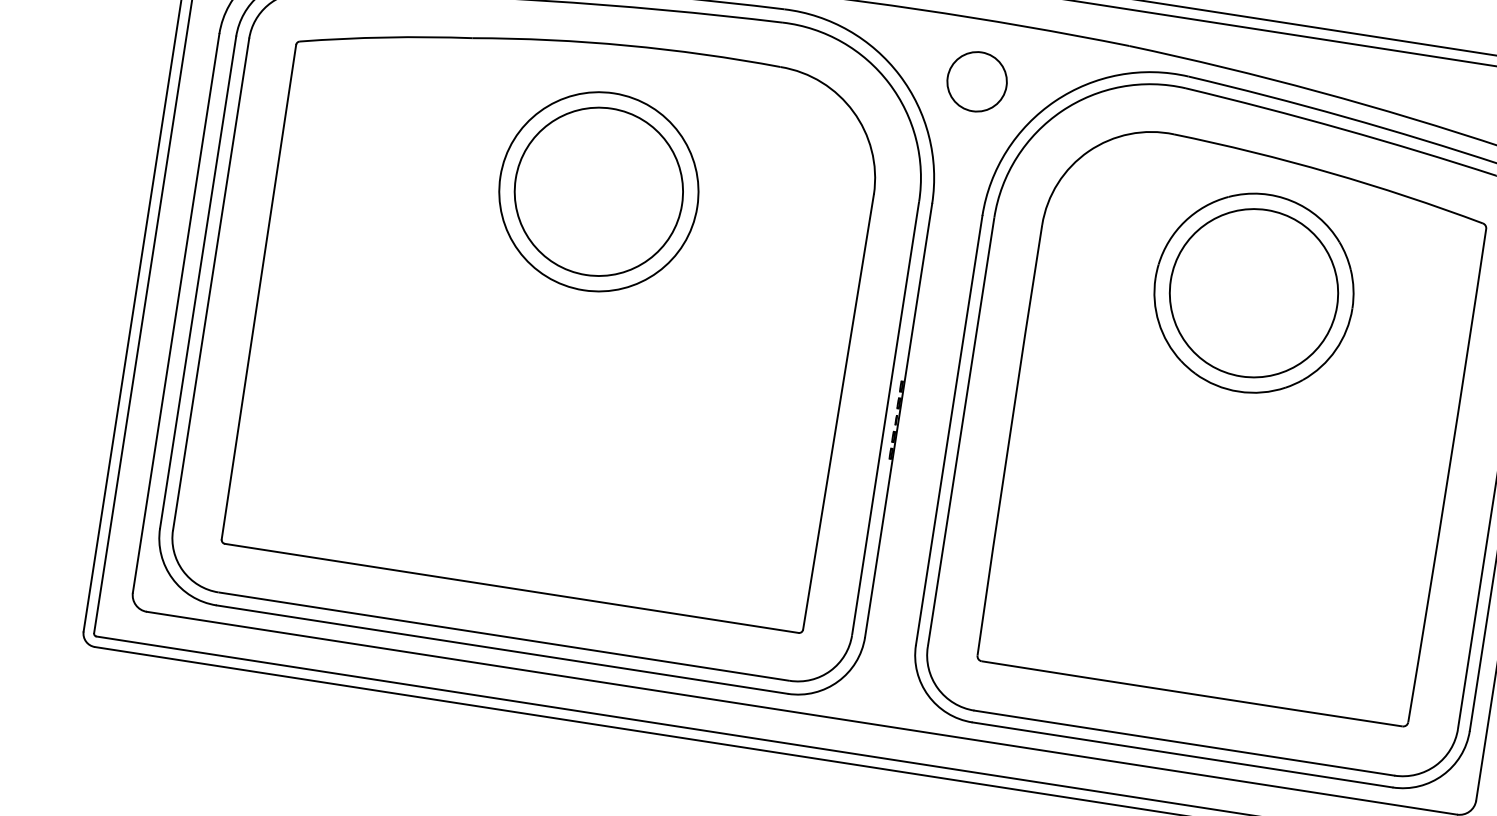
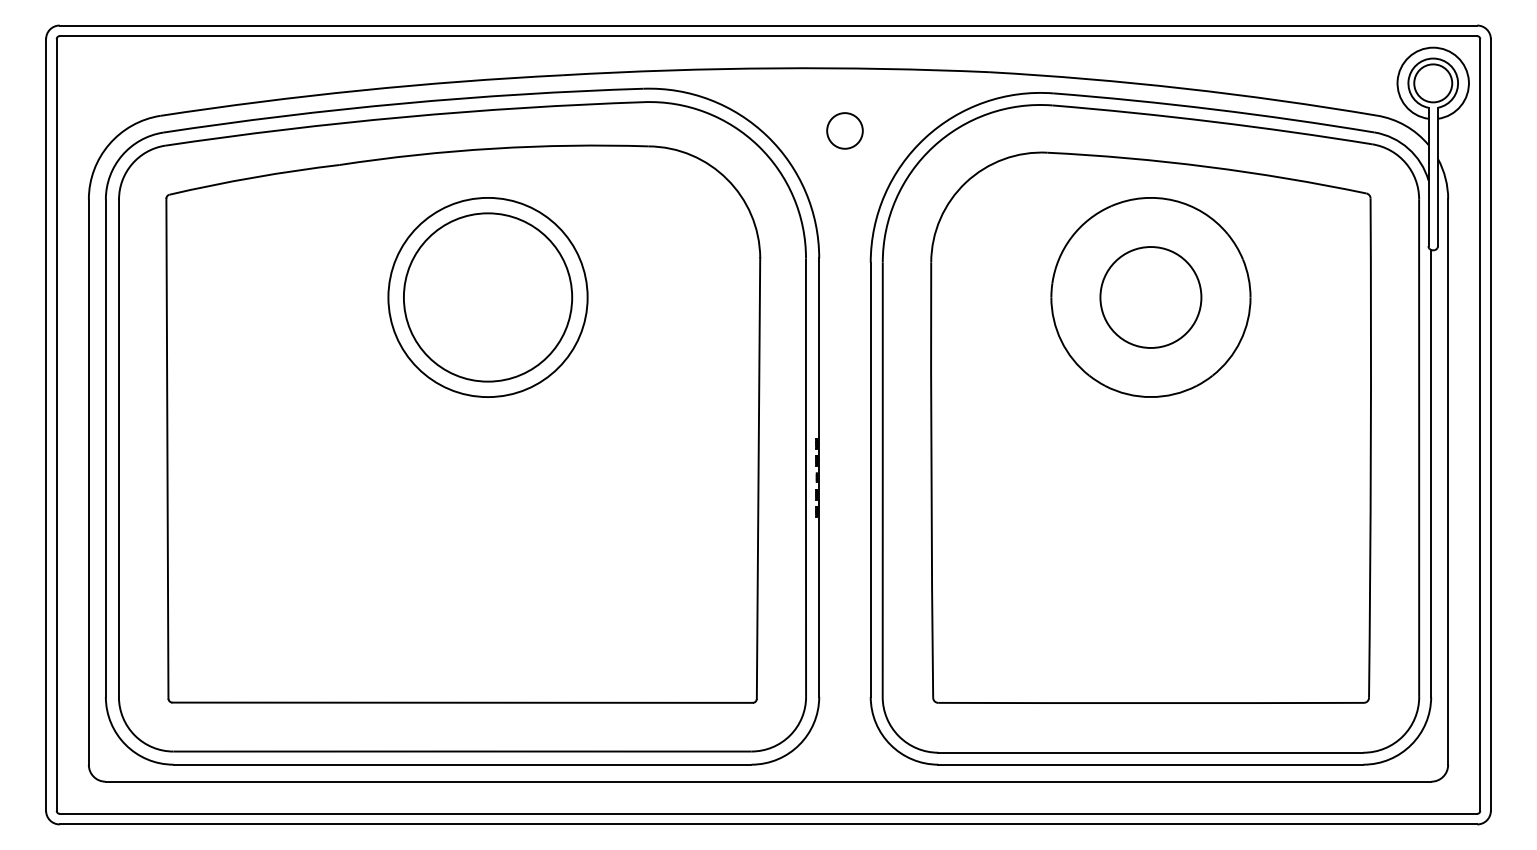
circle: (976, 81) -> (844, 130), size x0.6
circle: (1253, 293) -> (1150, 297), size x0.6

